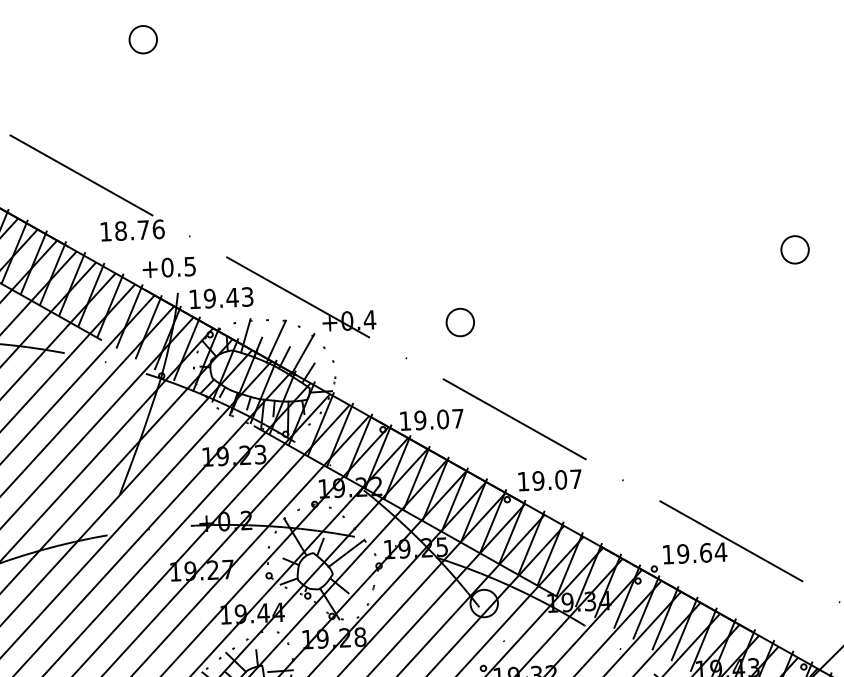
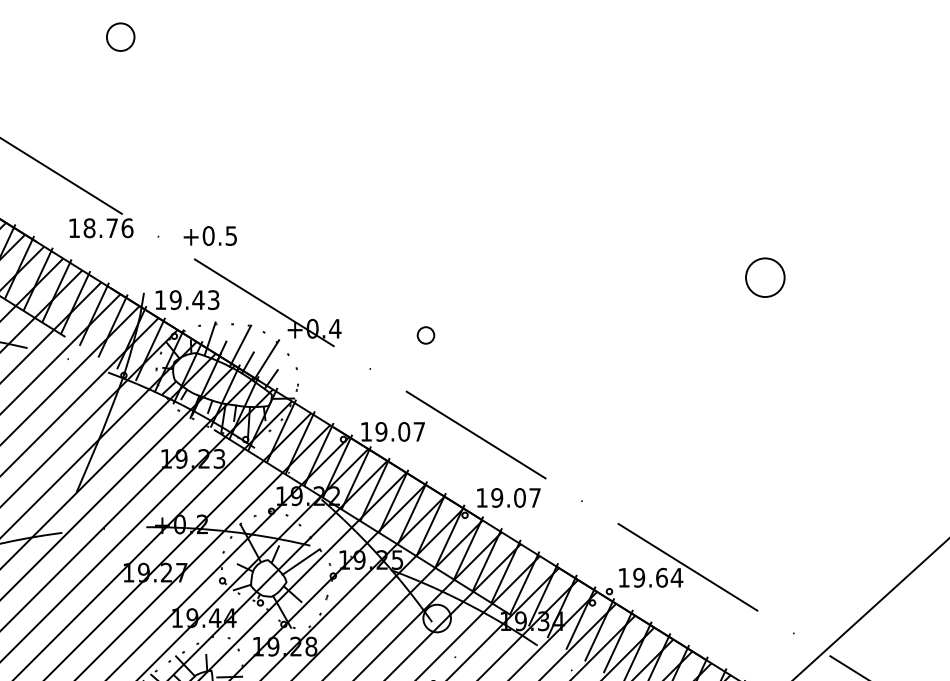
part: (794, 249) -> (764, 277), size x1.4
text: (168, 267) -> (209, 235), moved
part: (459, 322) -> (425, 335), size x0.6

